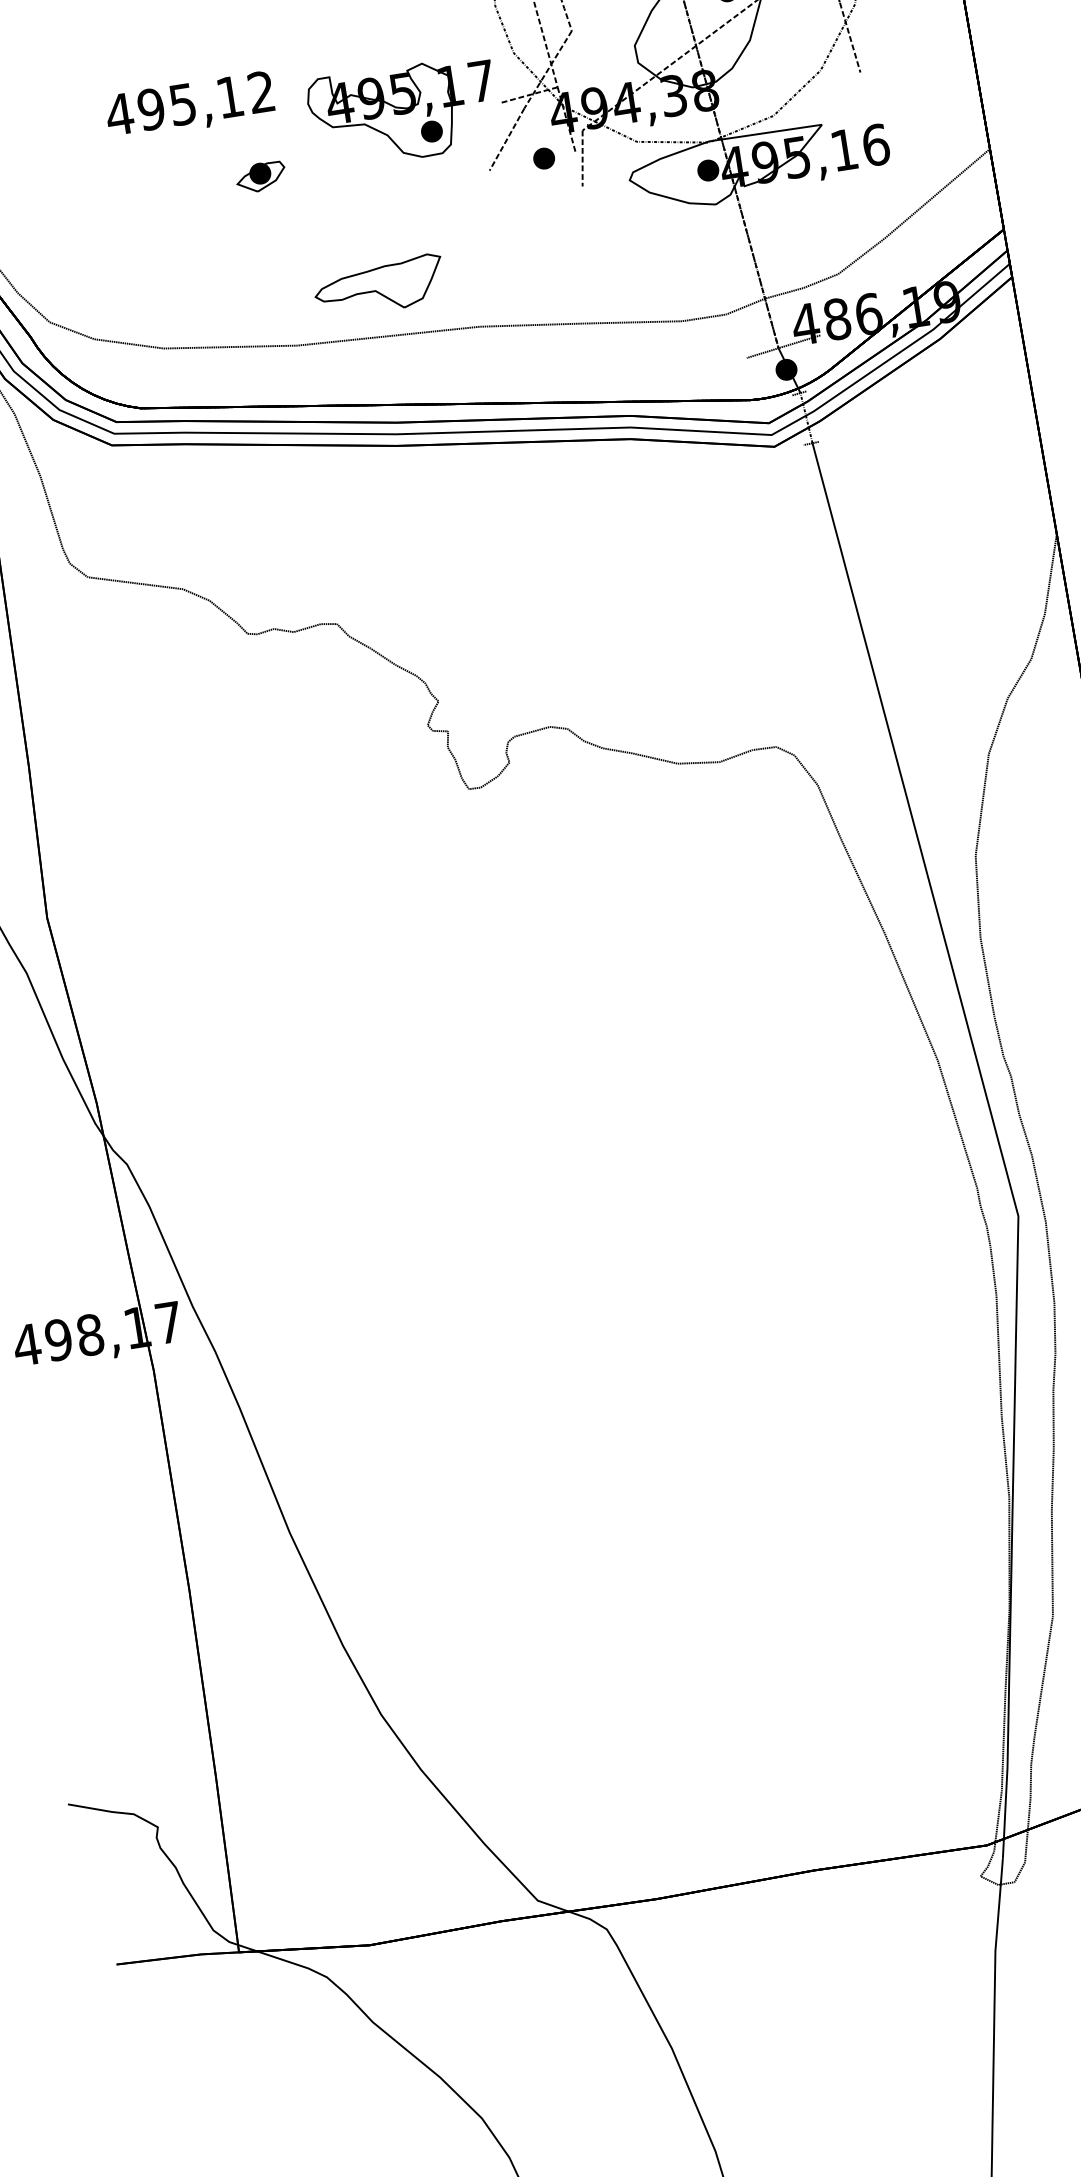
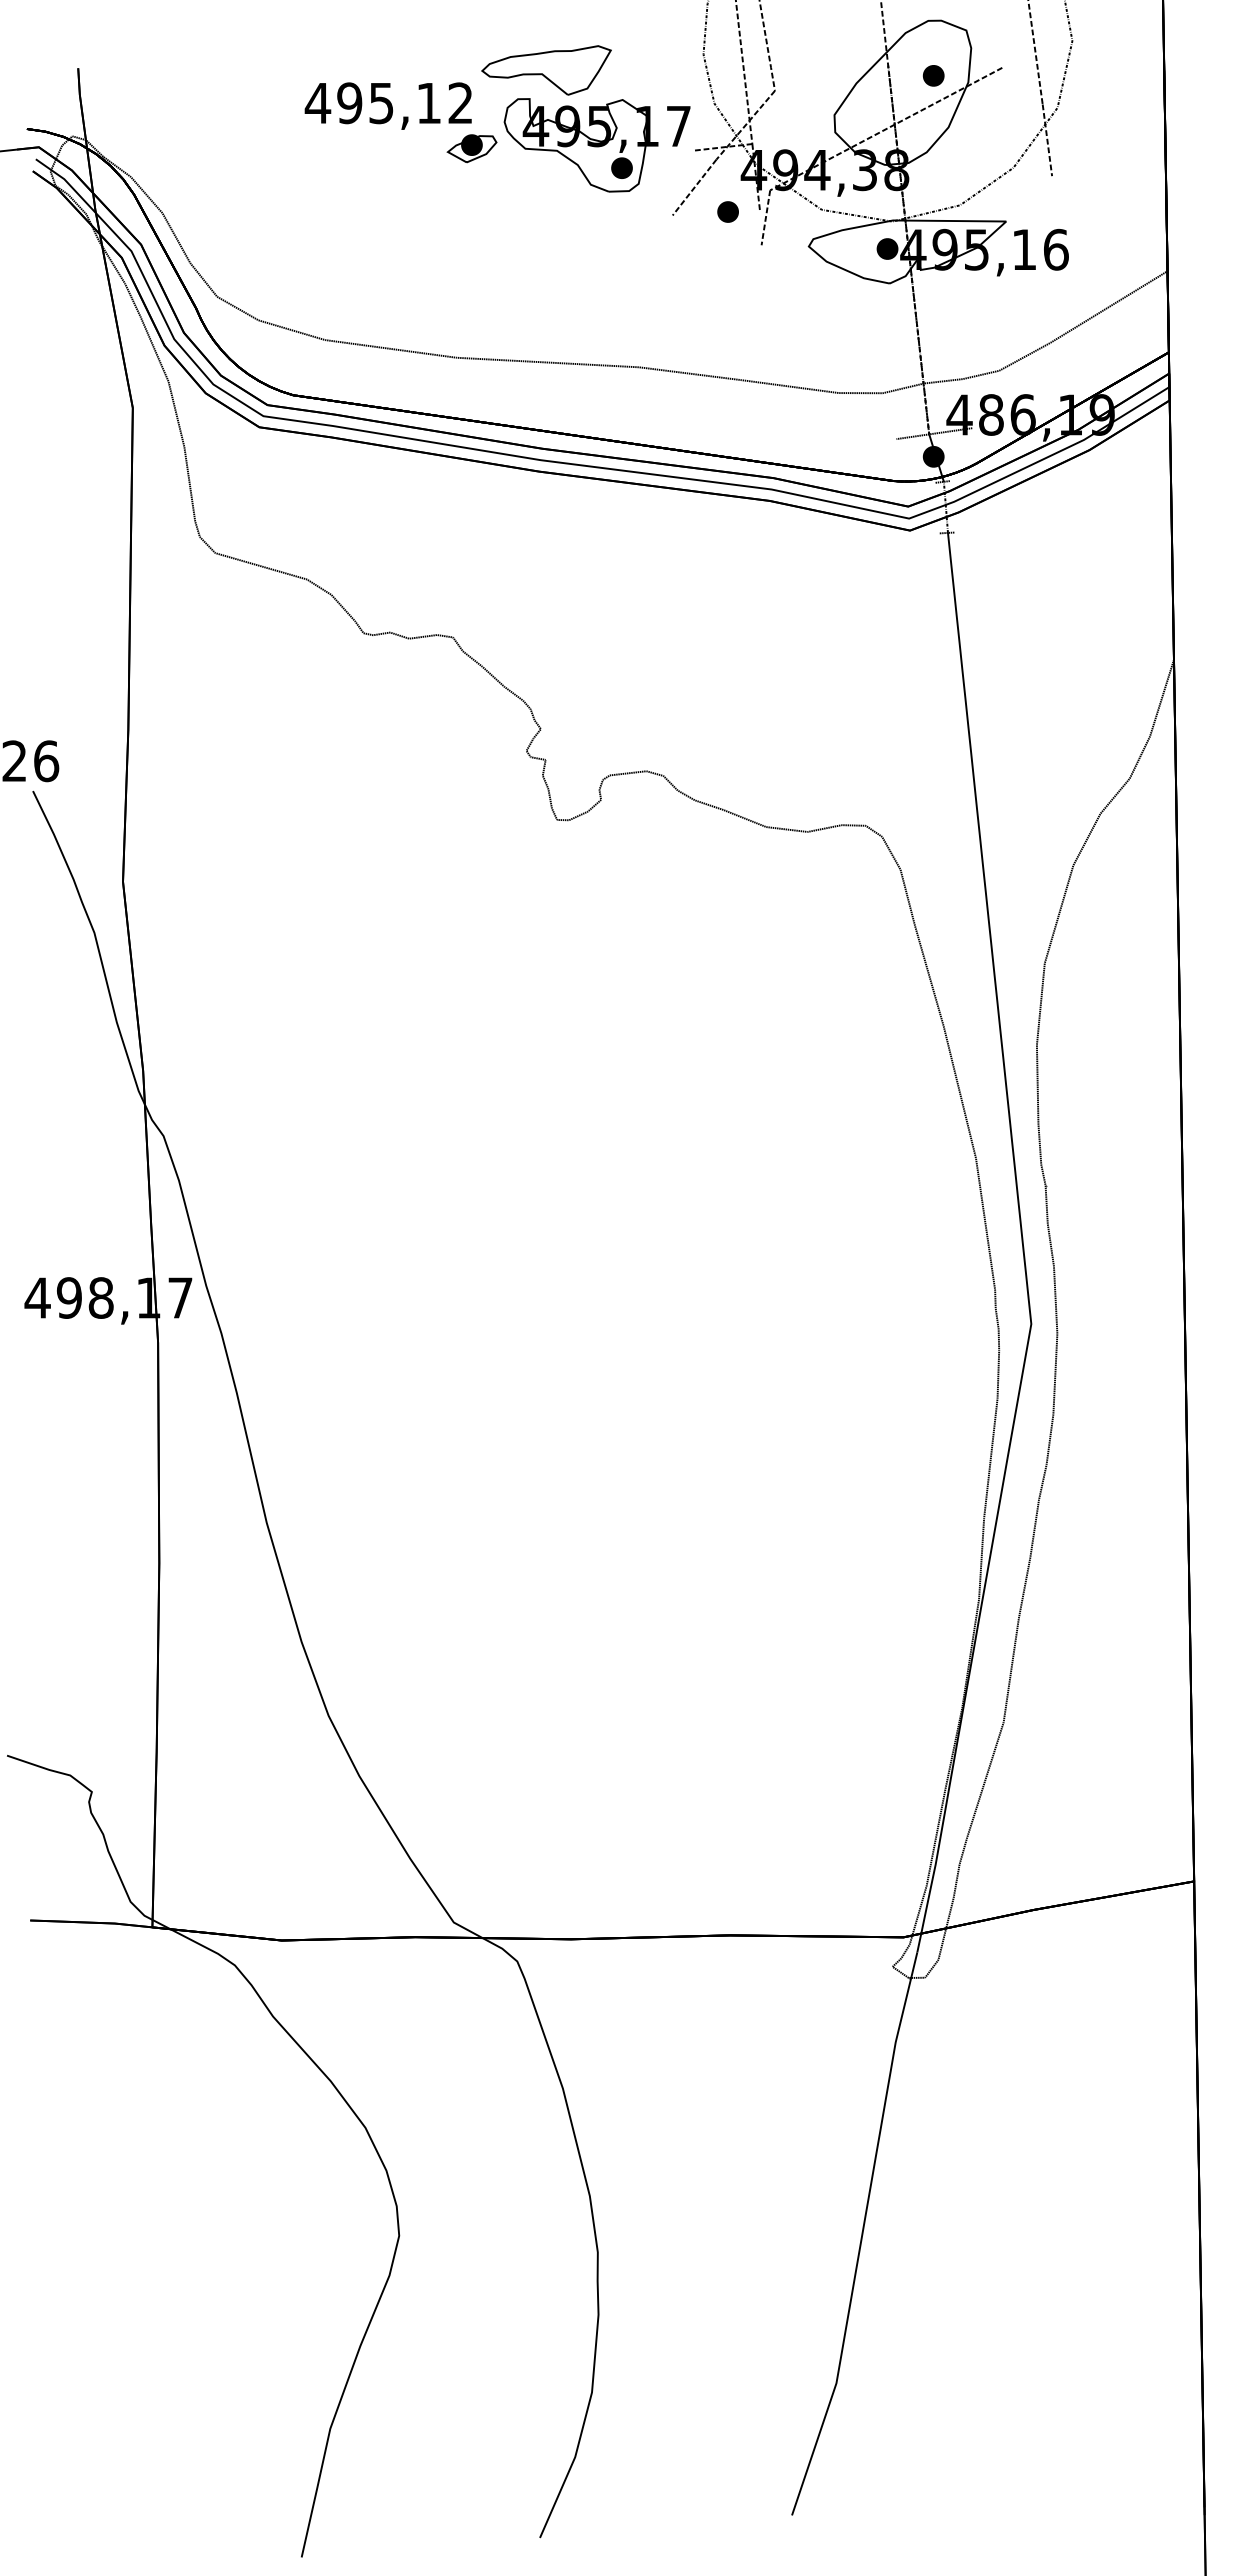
part: (260, 177) -> (471, 148), moved
part: (379, 286) -> (546, 70), moved

